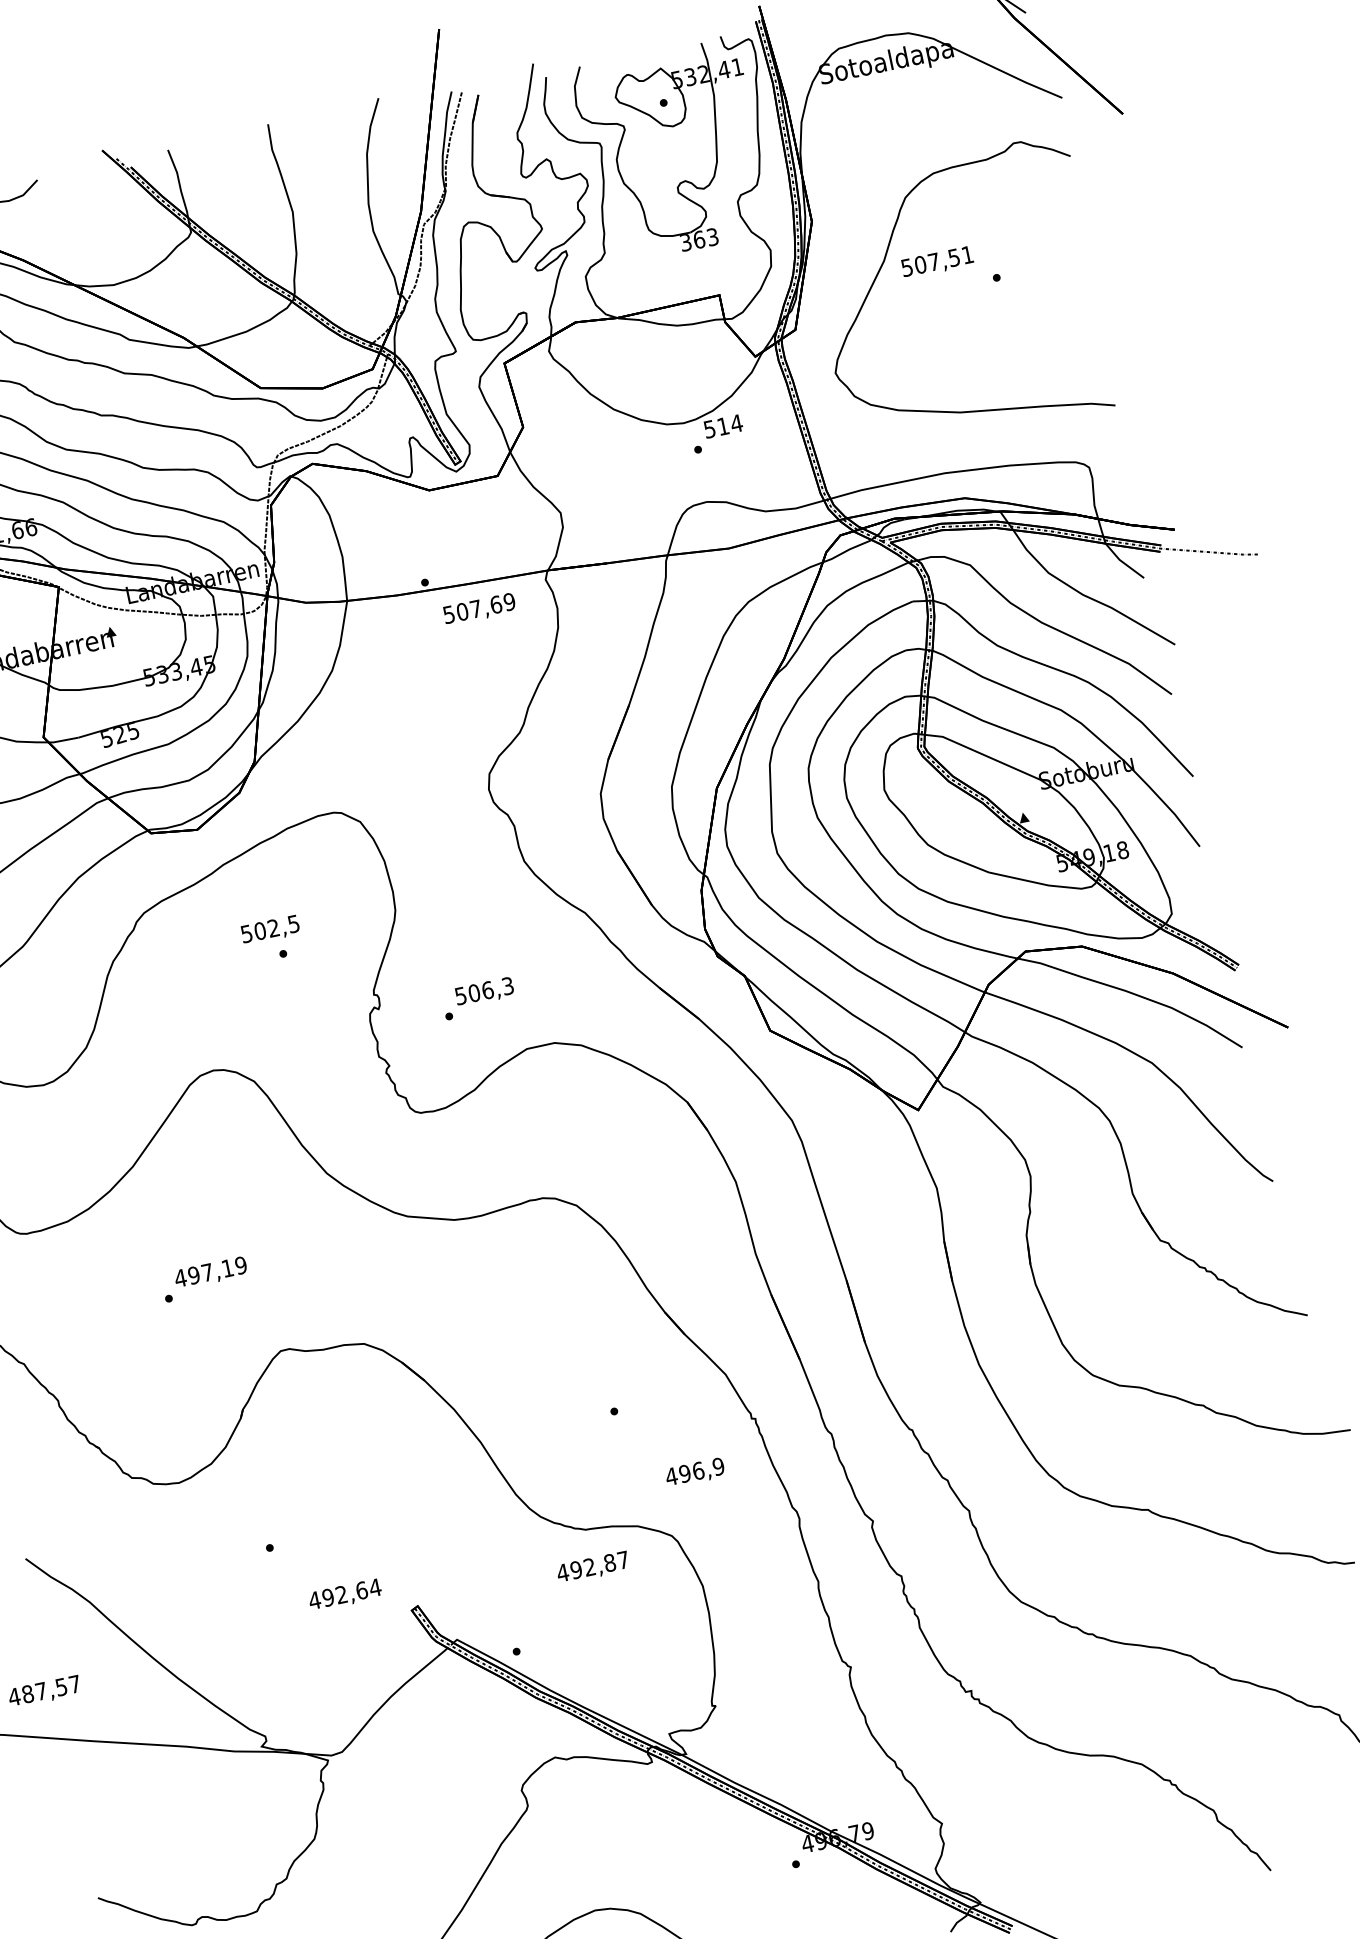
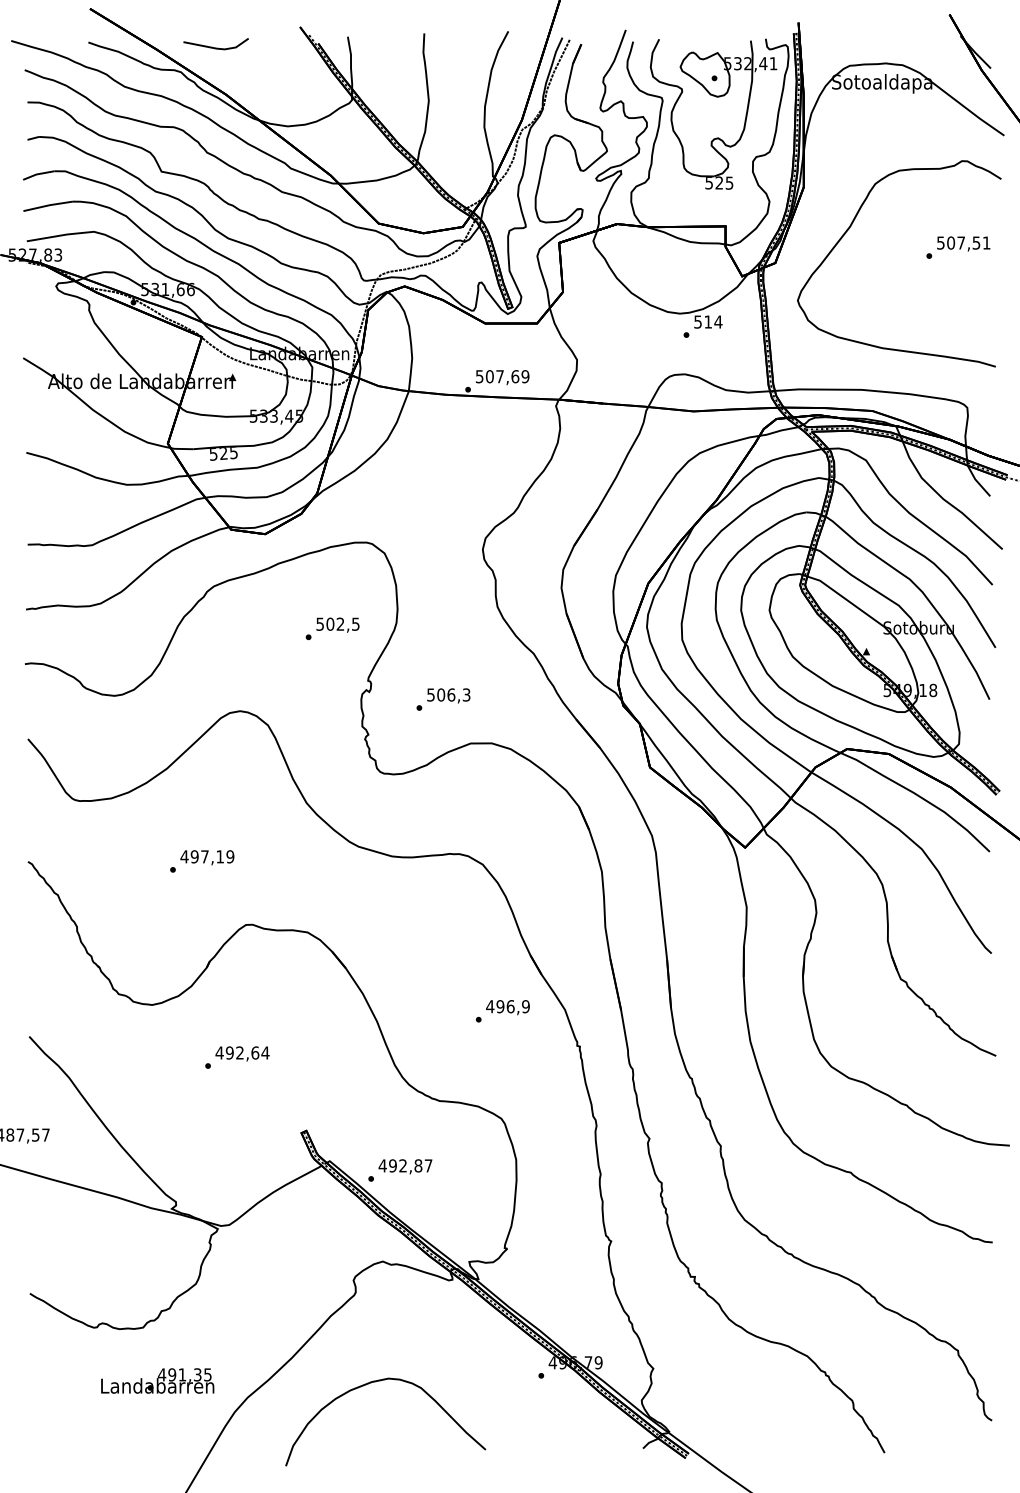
text: (699, 239) -> (719, 182), 363 -> 525
text: (937, 262) -> (963, 243), moved
text: (479, 609) -> (502, 377), moved
text: (269, 929) -> (337, 624), moved
text: (694, 1472) -> (507, 1007), moved
text: (593, 1567) -> (405, 1166), moved
text: (345, 1594) -> (242, 1053), moved

